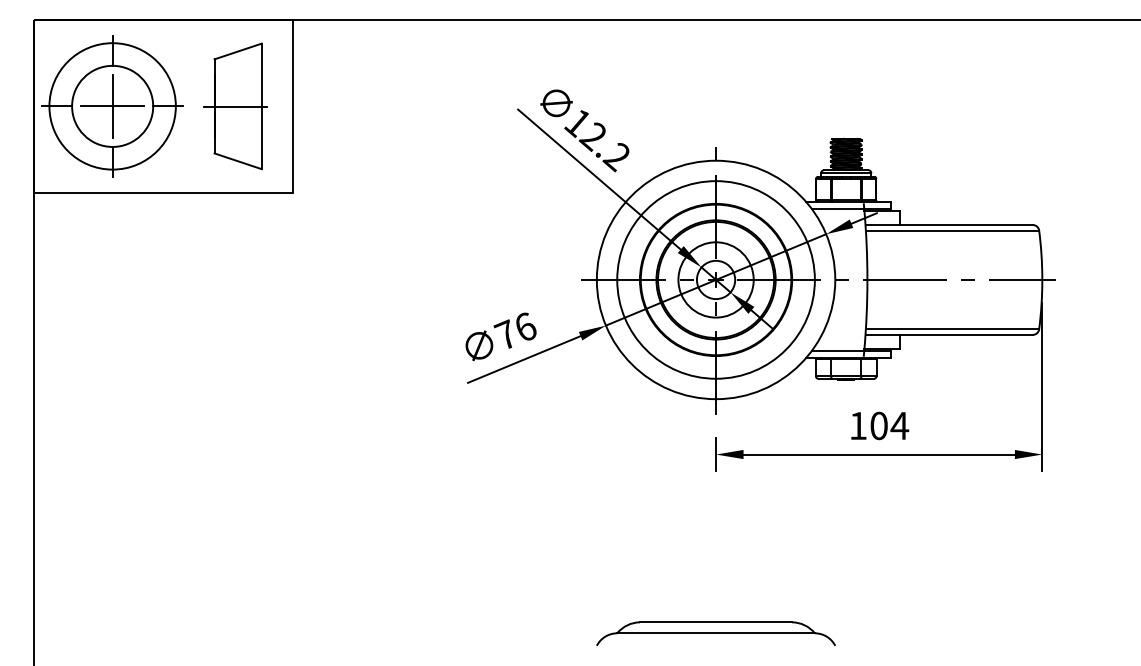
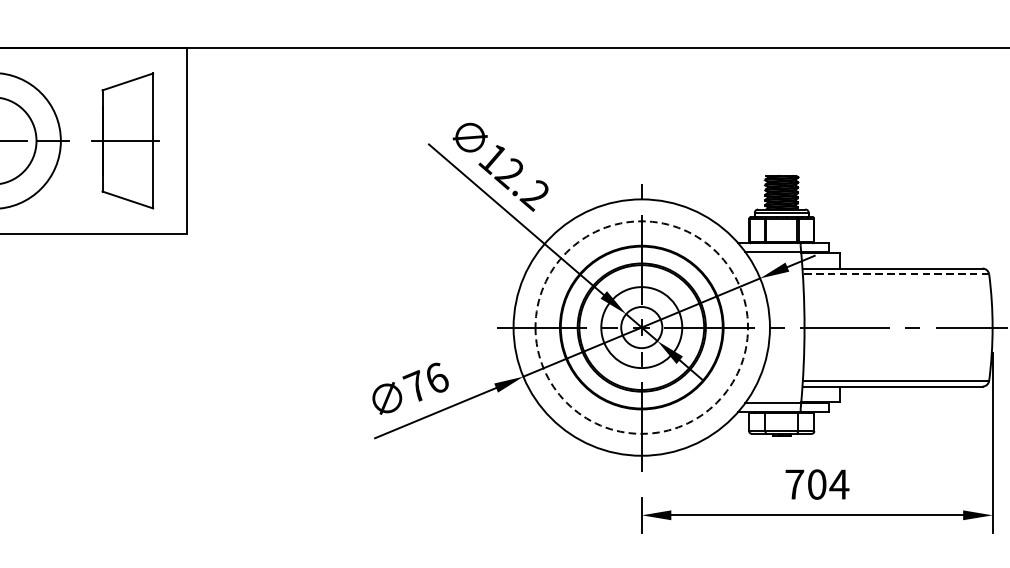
line: (952, 230) -> (896, 274), solid -> dashed
circle: (715, 279) -> (641, 327), solid -> dashed
text: (858, 425) -> (794, 484), 104 -> 704

